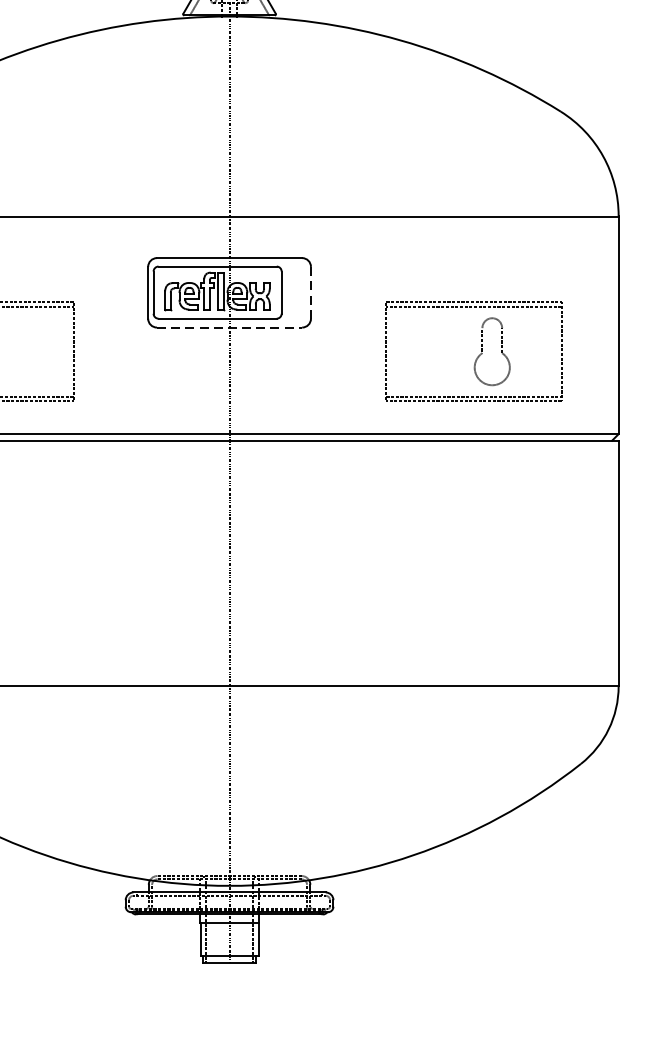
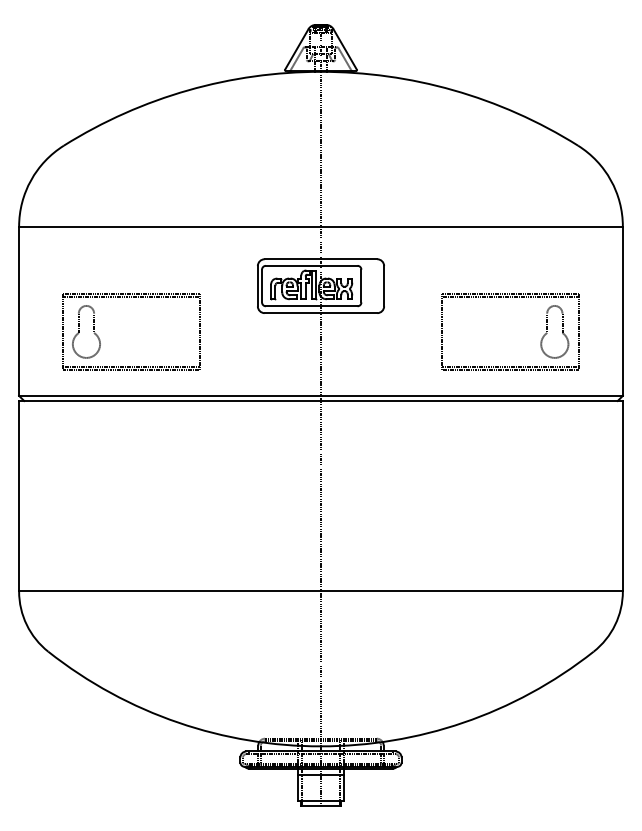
line: (311, 291) -> (384, 285), dashed -> solid
line: (230, 328) -> (321, 313), dashed -> solid
part: (482, 351) -> (547, 331), moved

